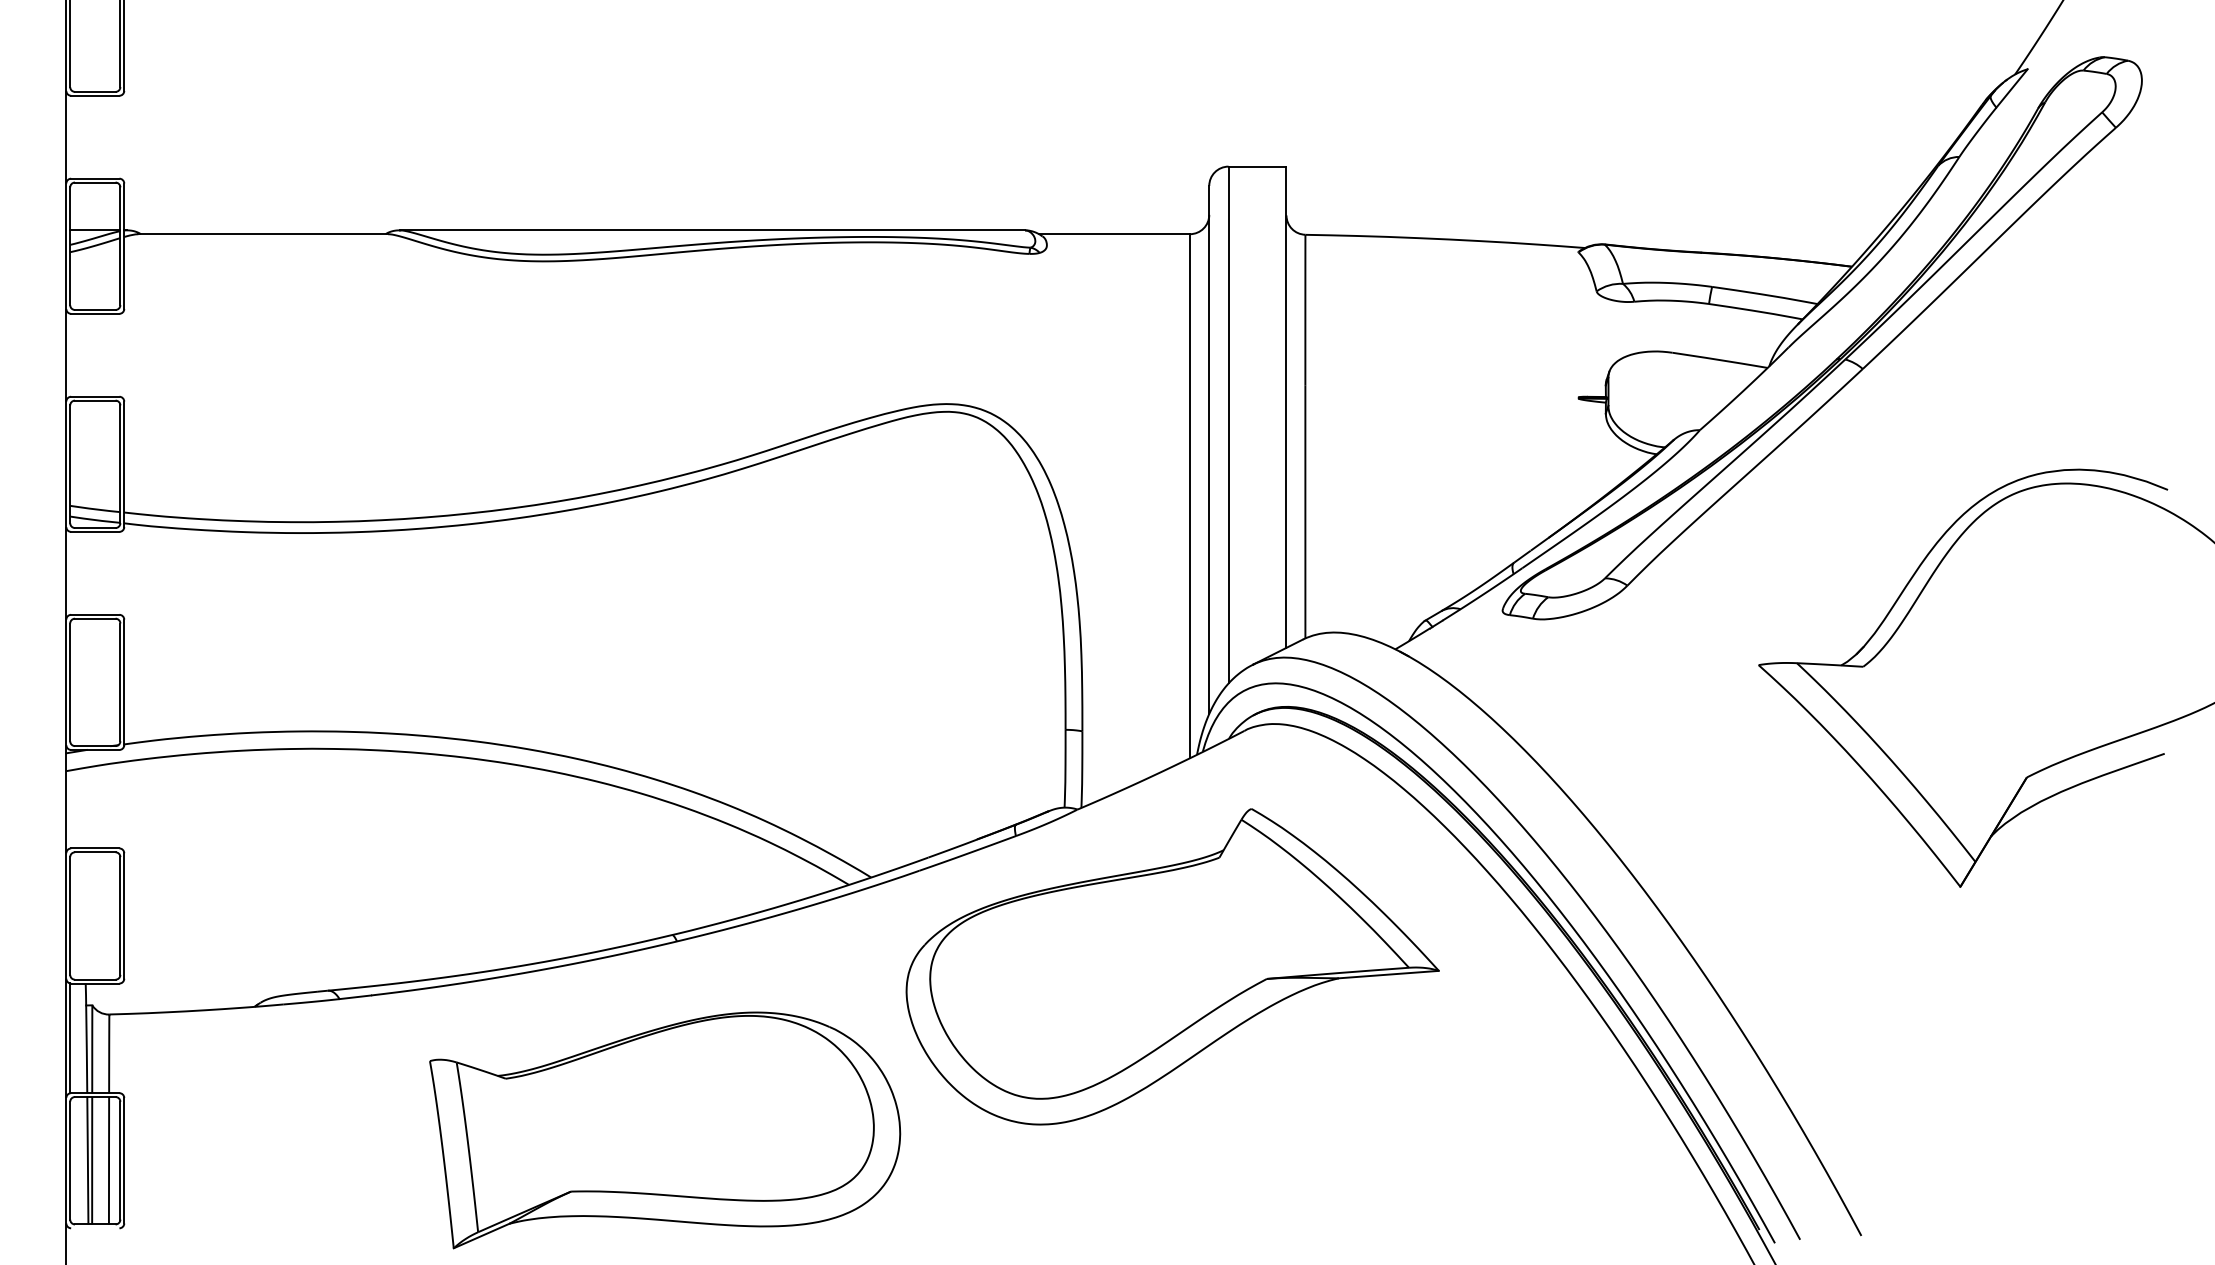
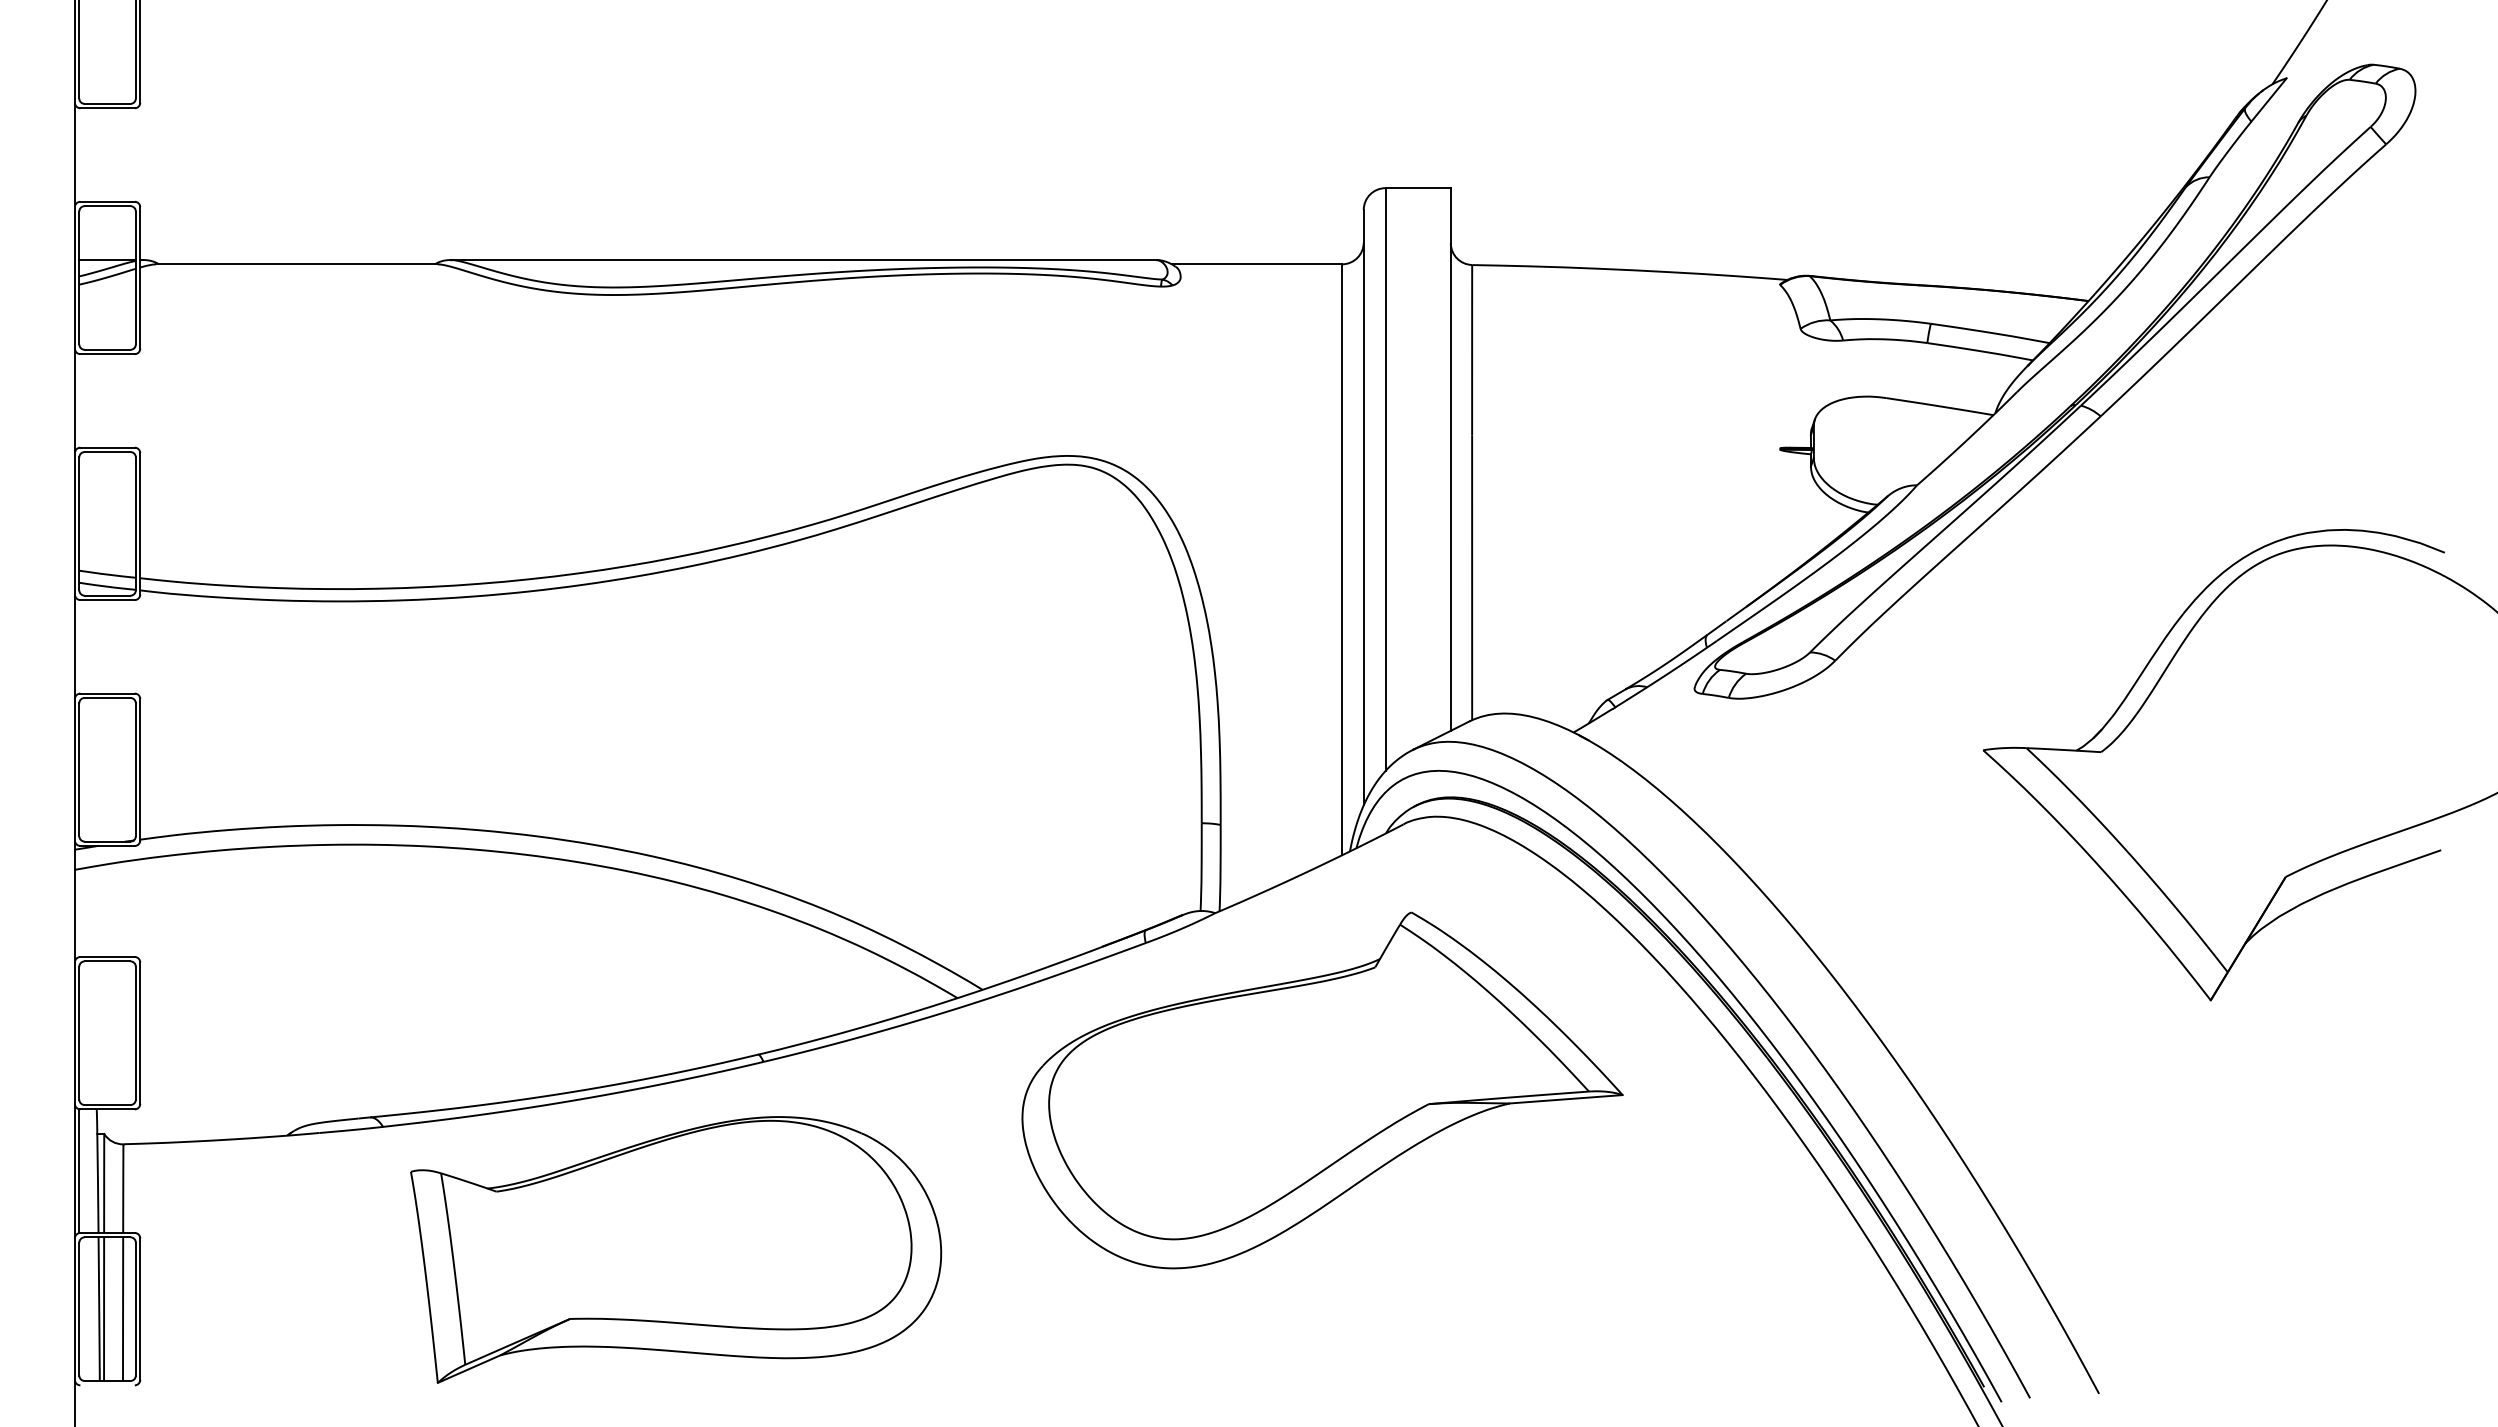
part: (665, 1129) -> (676, 1249), moved

